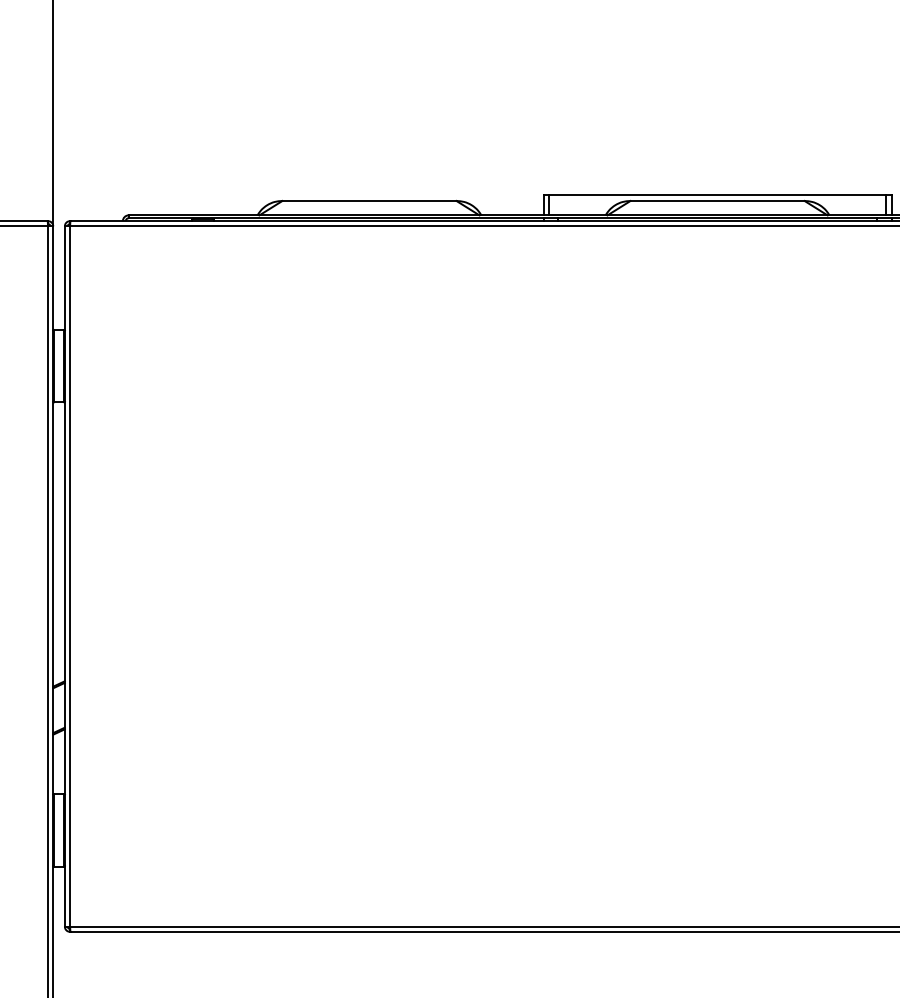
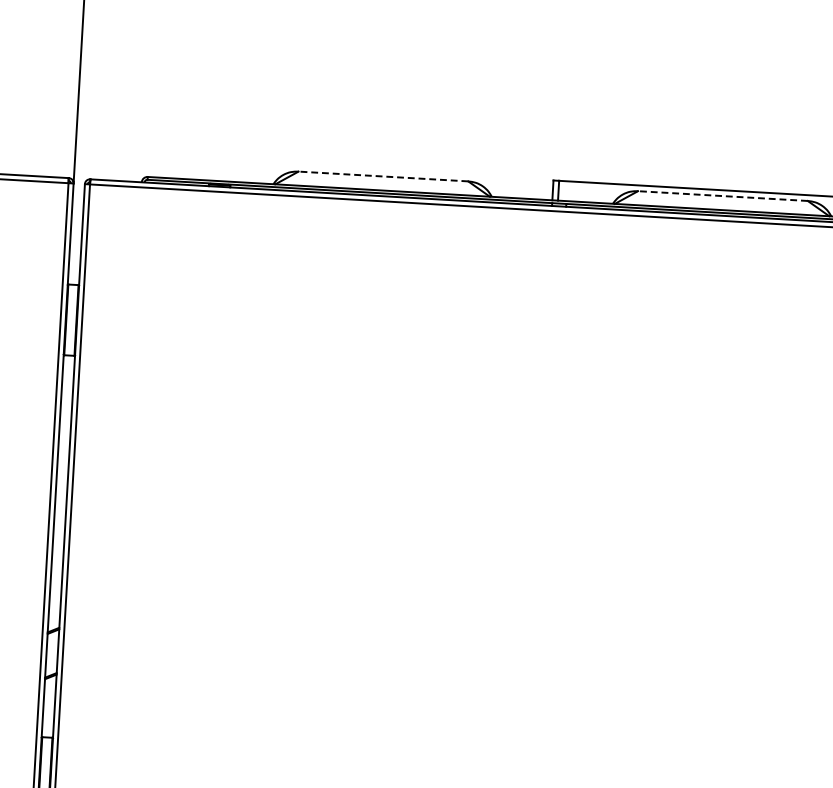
line: (368, 200) -> (382, 175), solid -> dashed
line: (717, 200) -> (722, 195), solid -> dashed

